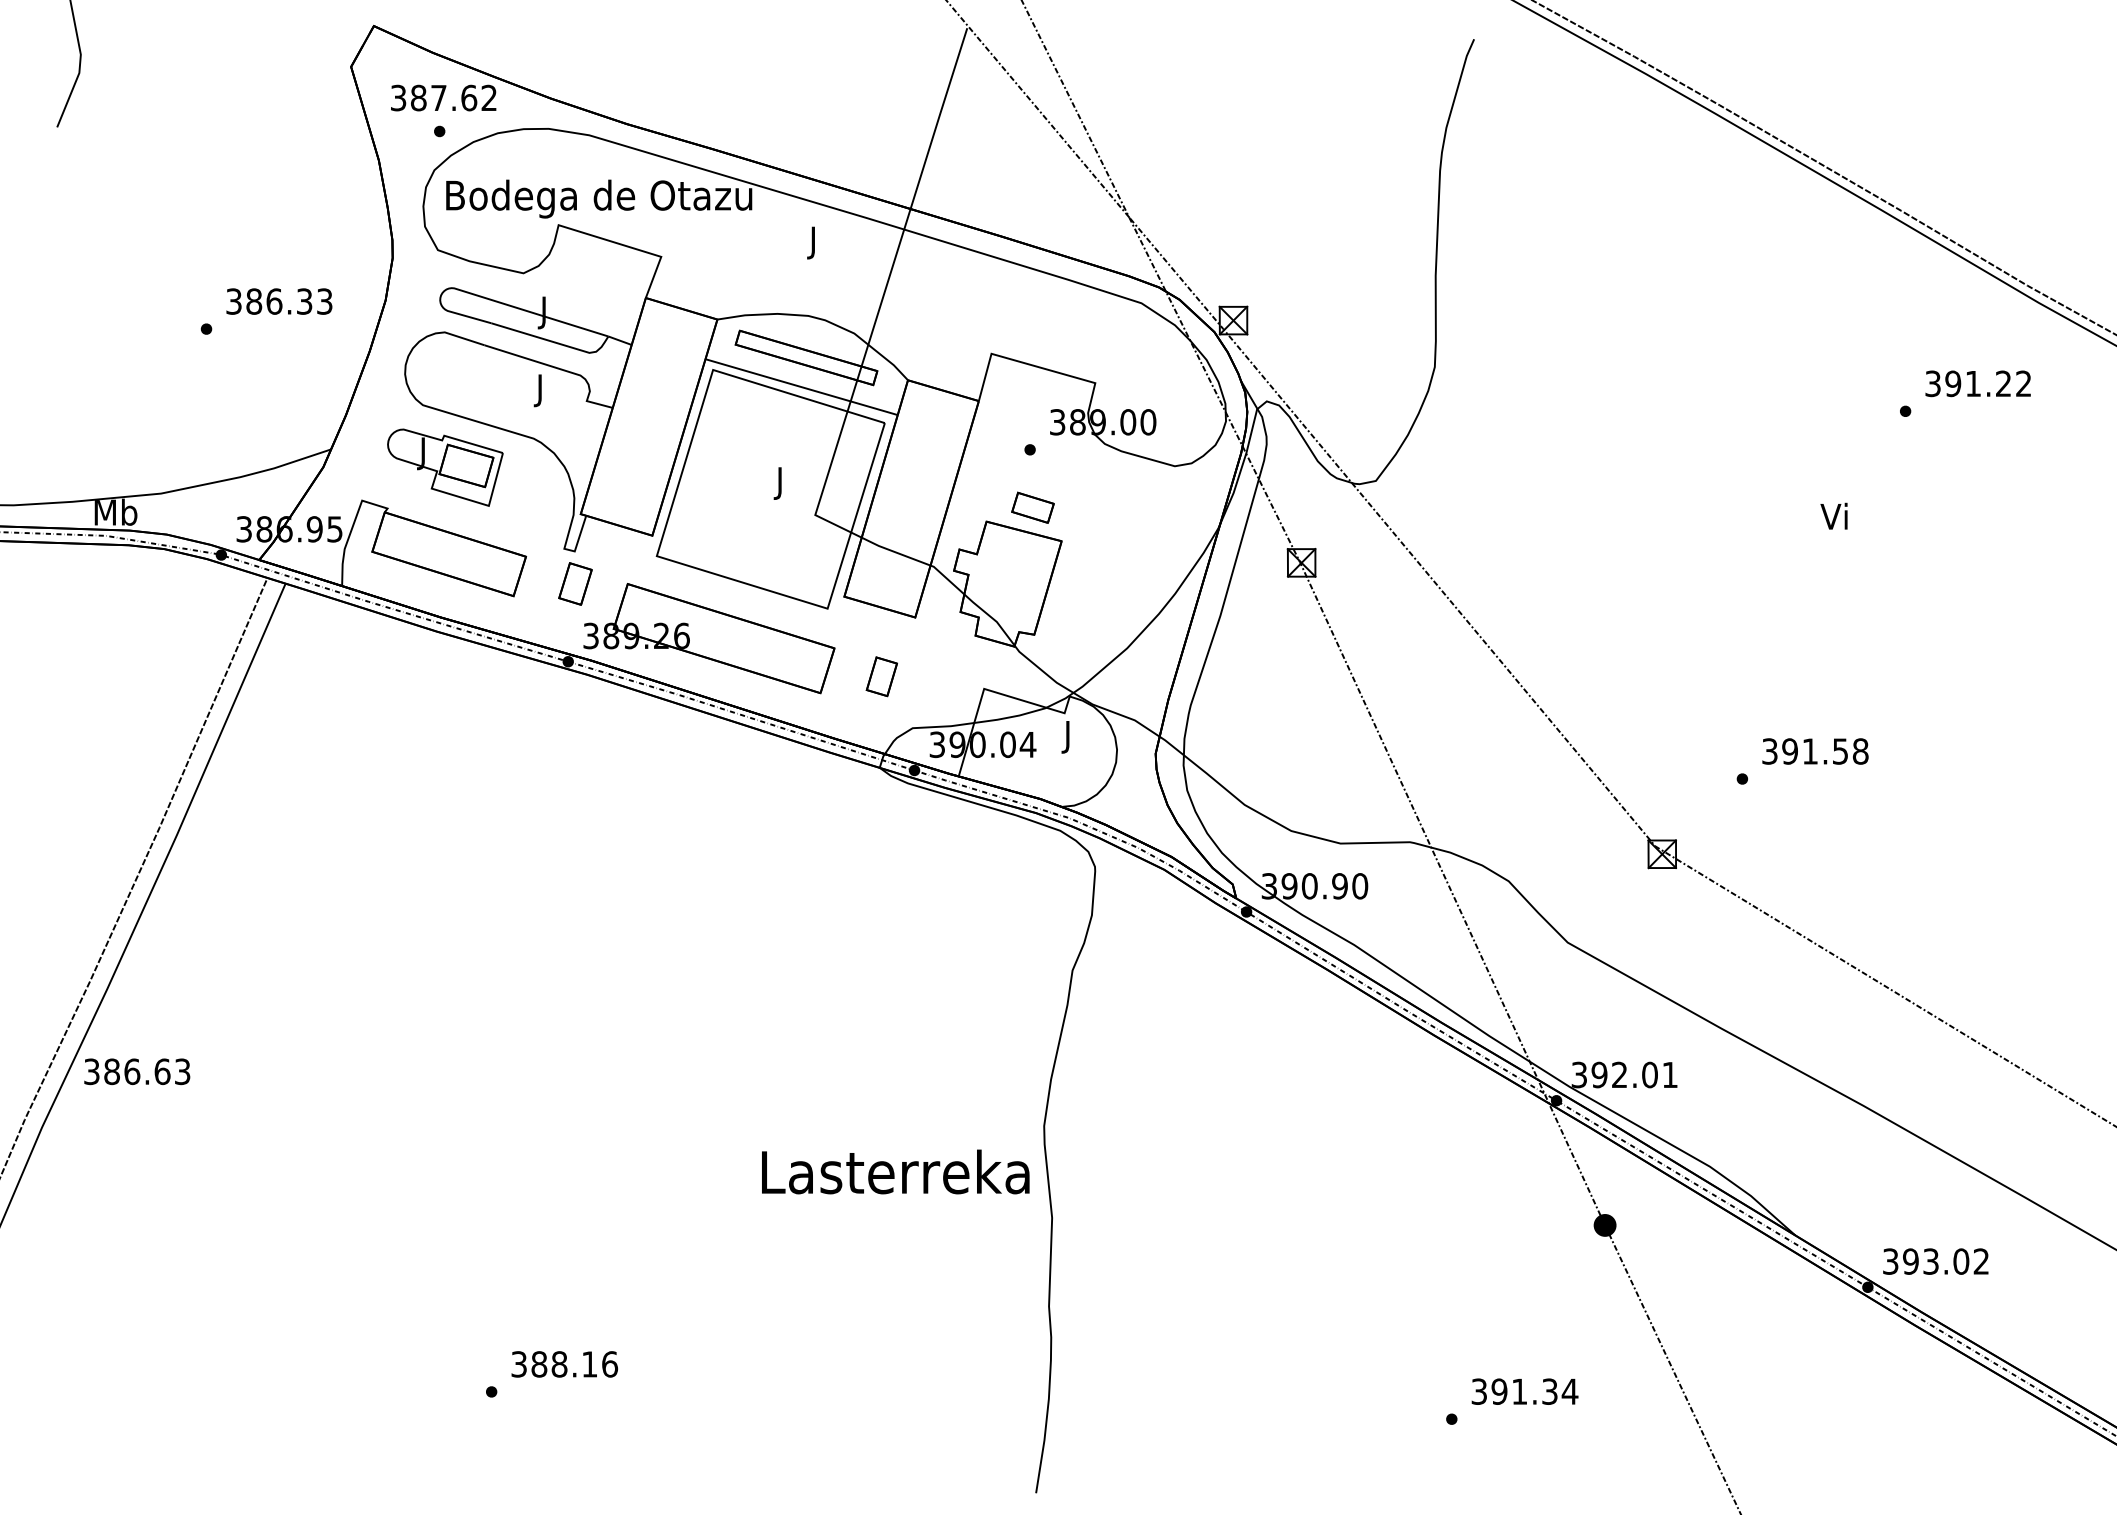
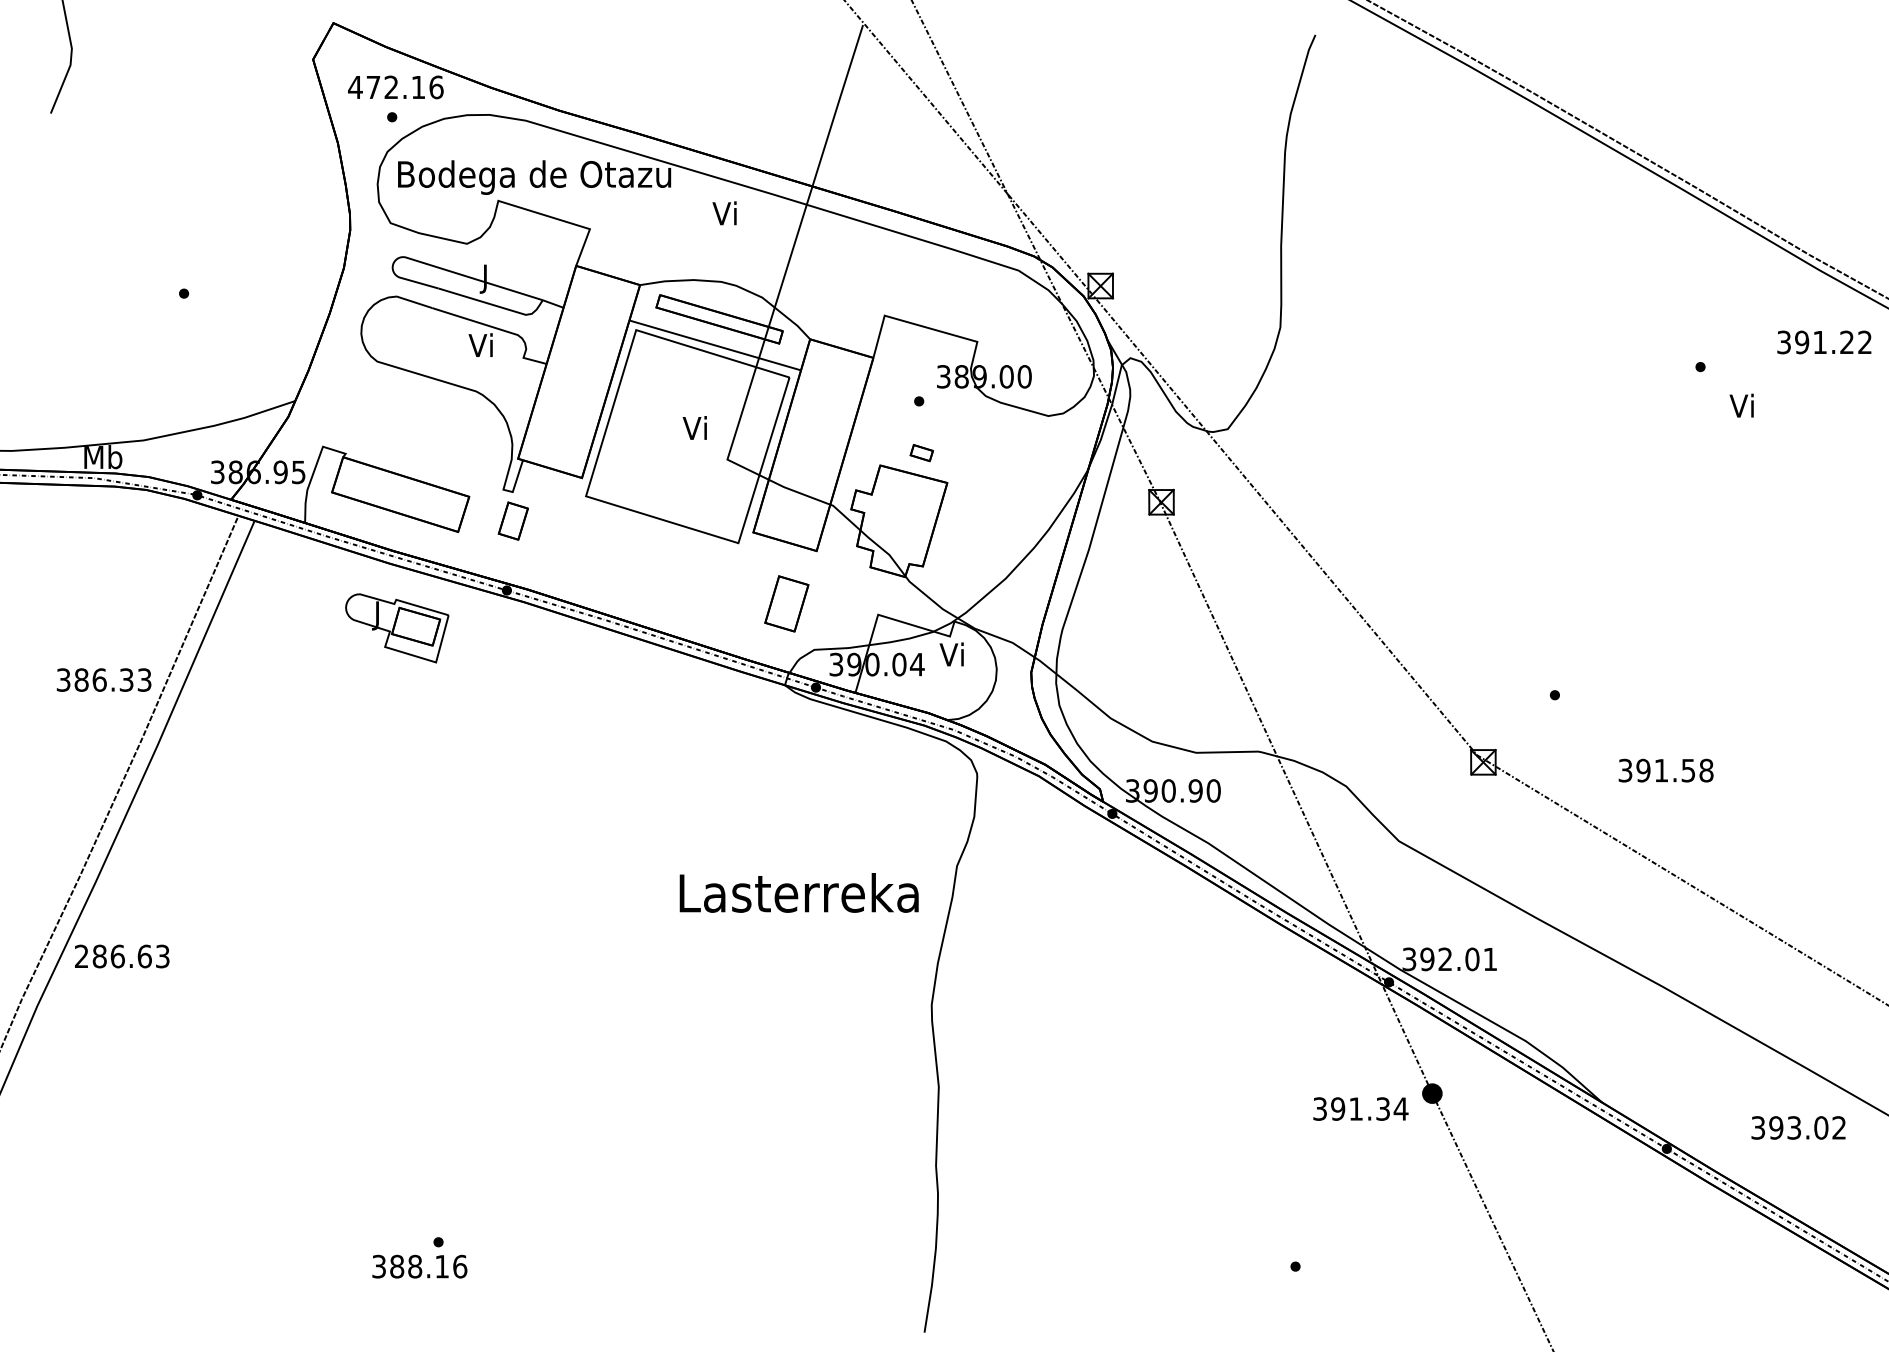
text: (443, 98) -> (395, 87), 387.62 -> 472.16
text: (812, 242) -> (724, 216), J -> Vi
text: (278, 300) -> (103, 679), moved
text: (1978, 383) -> (1824, 342), moved
text: (538, 390) -> (480, 348), J -> Vi
part: (445, 467) -> (397, 628), moved
text: (778, 483) -> (694, 431), J -> Vi
part: (1032, 507) -> (921, 452), size x0.6
text: (1833, 516) -> (1741, 405), moved
part: (708, 638) -> (632, 569), removed
part: (881, 676) -> (786, 603), size x1.6
text: (1066, 736) -> (951, 657), J -> Vi
text: (1814, 751) -> (1665, 770), moved
text: (91, 1071) -> (81, 956), 386.63 -> 286.63
text: (894, 1171) -> (798, 892), moved
text: (1935, 1261) -> (1798, 1127), moved
text: (564, 1364) -> (419, 1266), moved
text: (1524, 1391) -> (1360, 1108), moved

